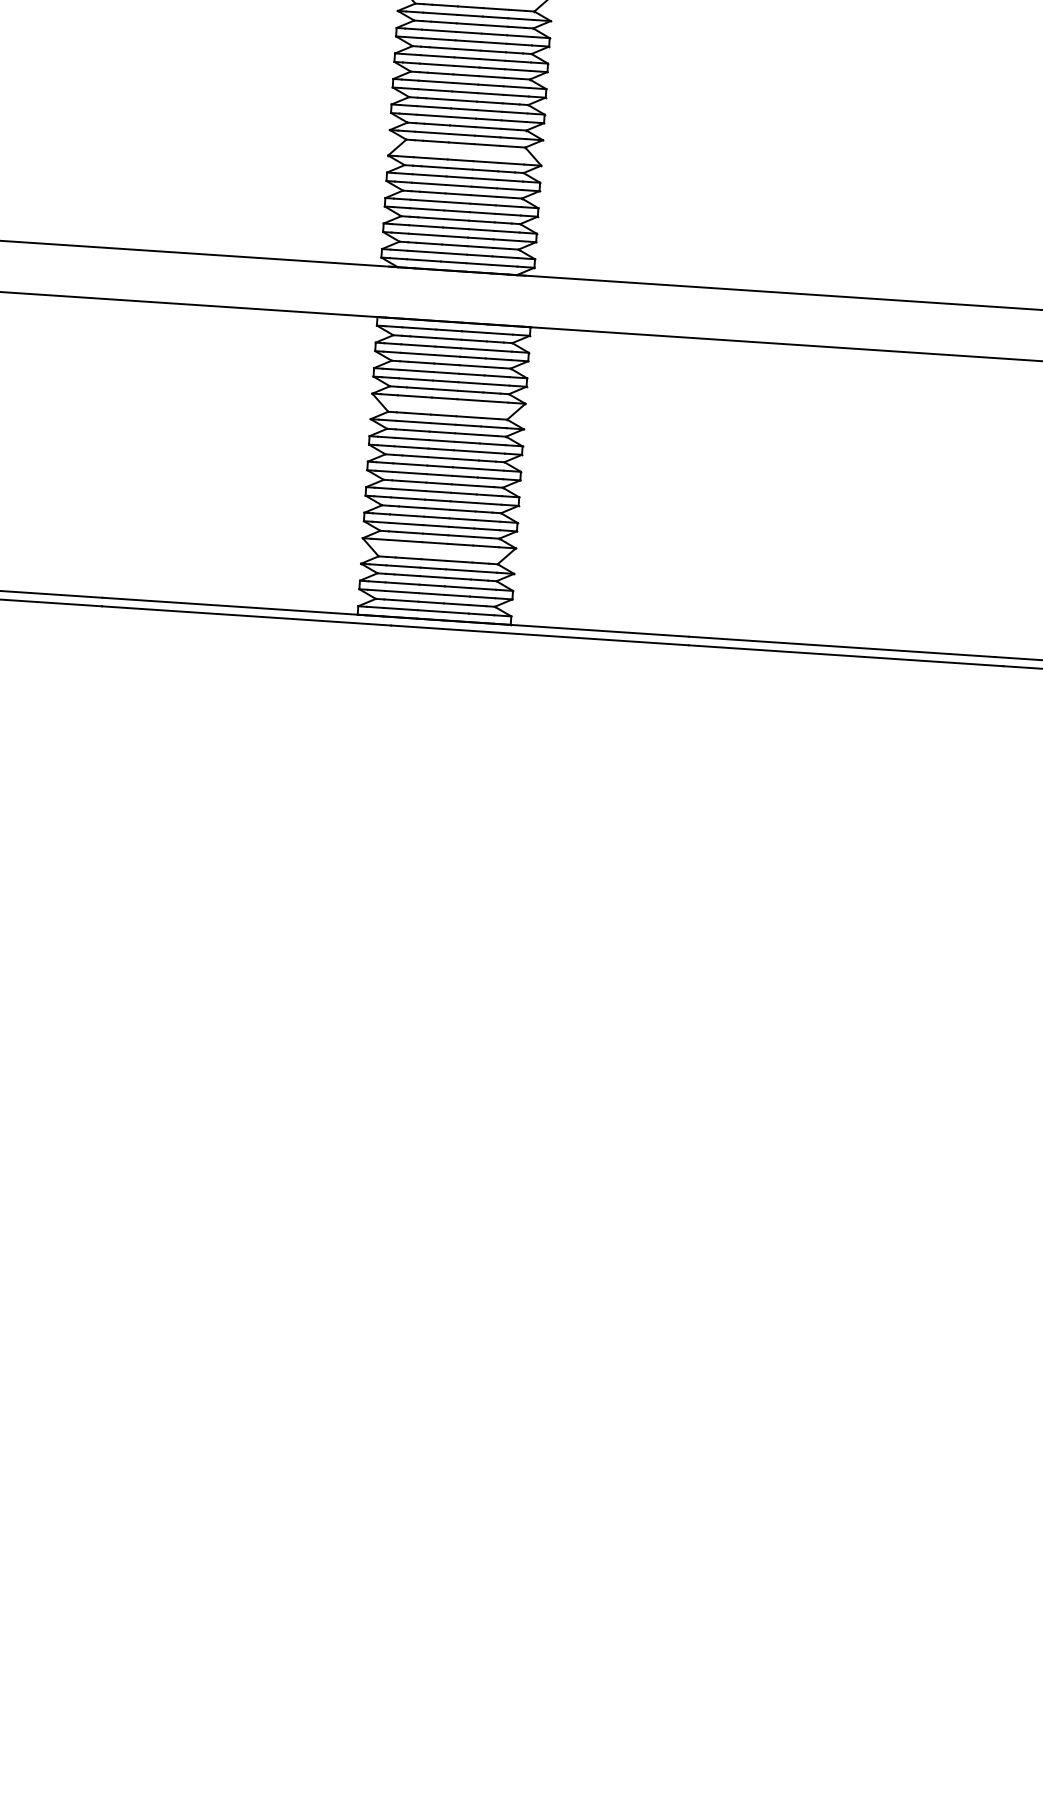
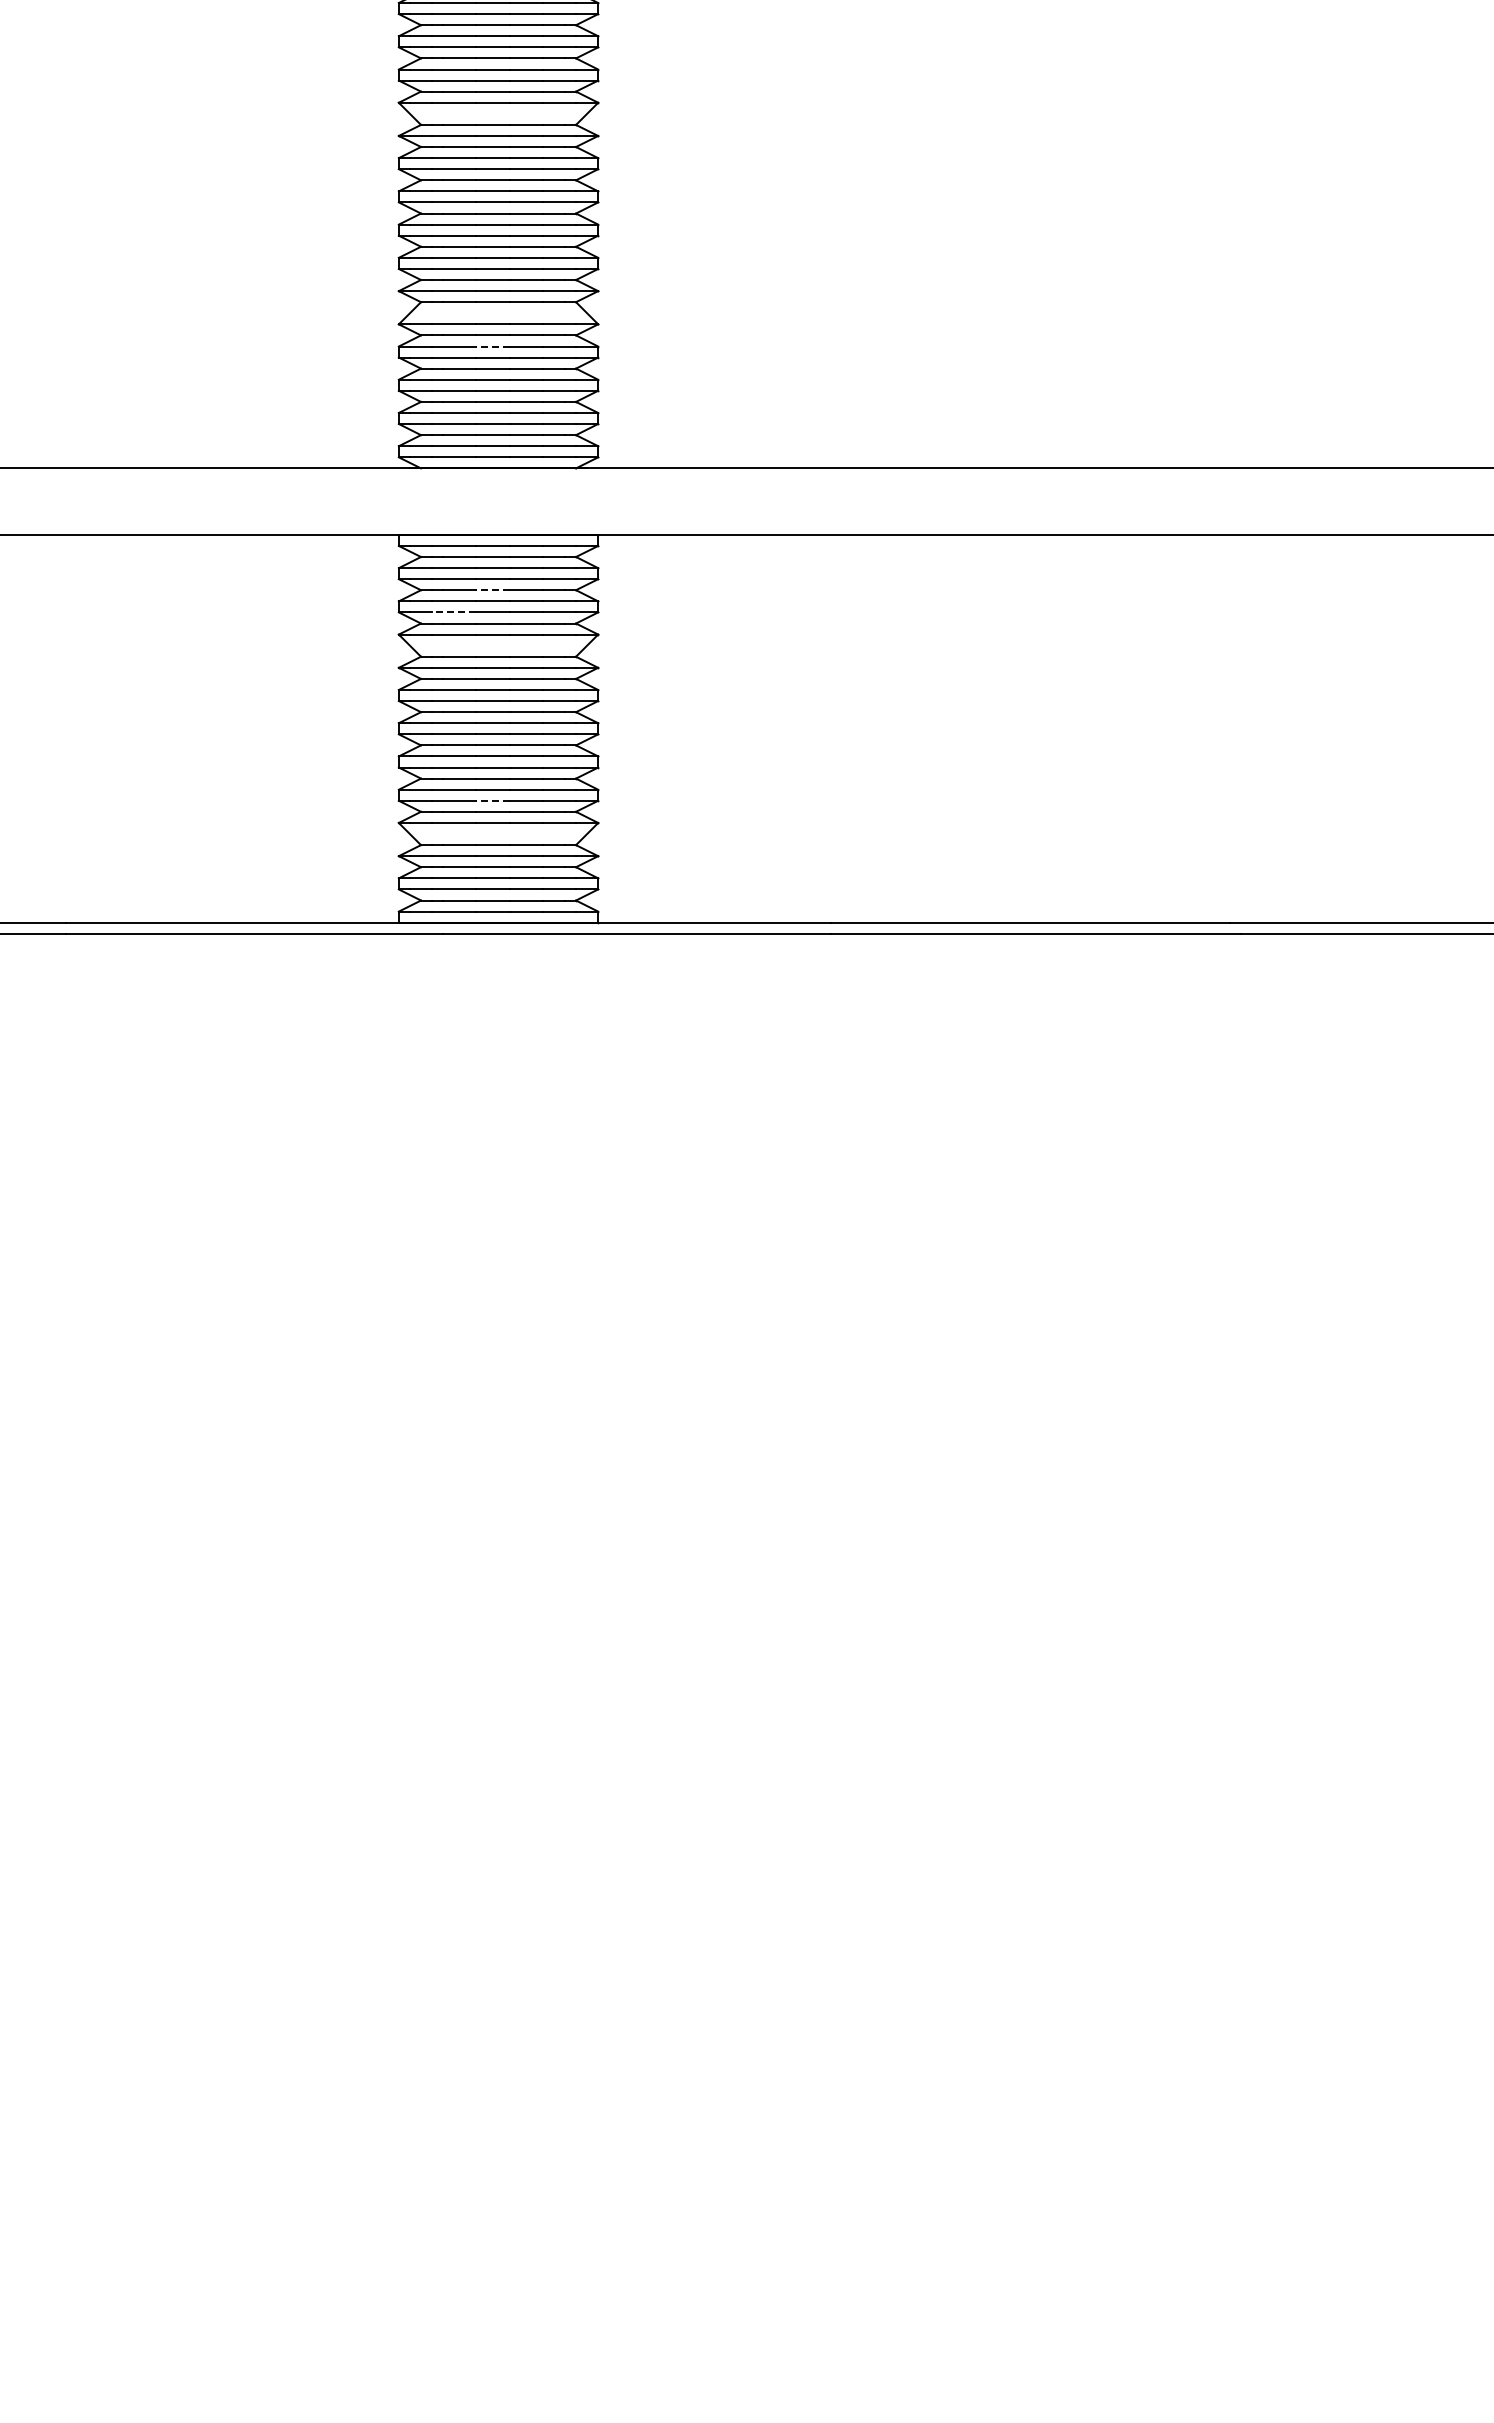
line: (459, 177) -> (493, 346), solid -> dashed
line: (447, 364) -> (493, 590), solid -> dashed
line: (415, 379) -> (453, 612), solid -> dashed
line: (436, 525) -> (493, 800), solid -> dashed

